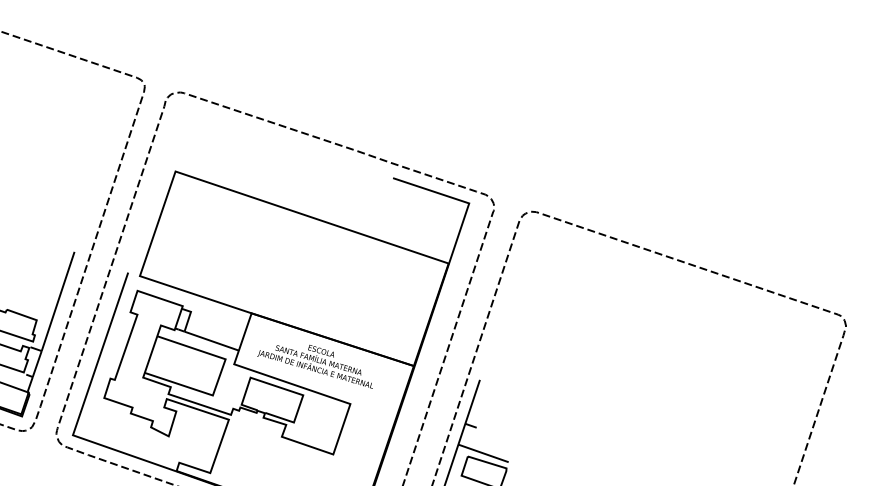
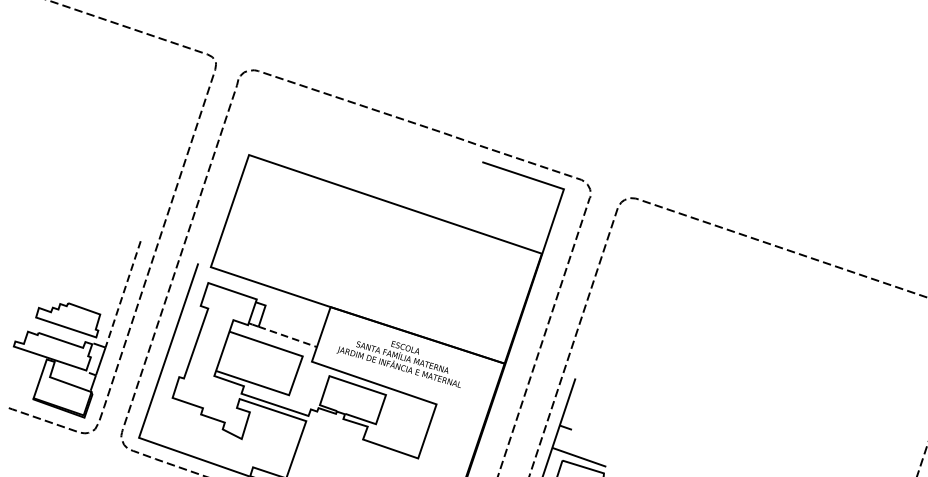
line: (57, 301) -> (122, 294), solid -> dashed
line: (212, 341) -> (288, 337), solid -> dashed

